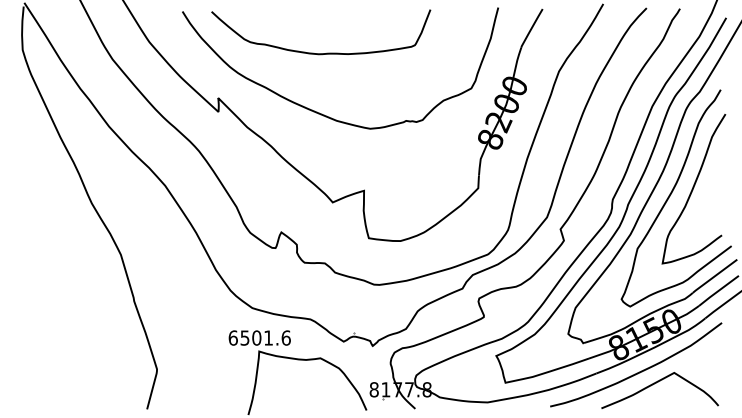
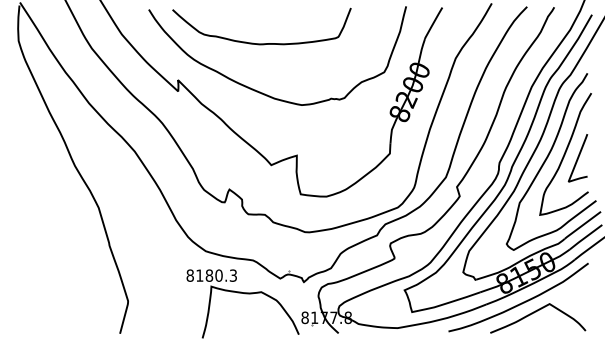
curve: (708, 194) -> (577, 158), added
text: (259, 337) -> (211, 275), 6501.6 -> 8180.3

